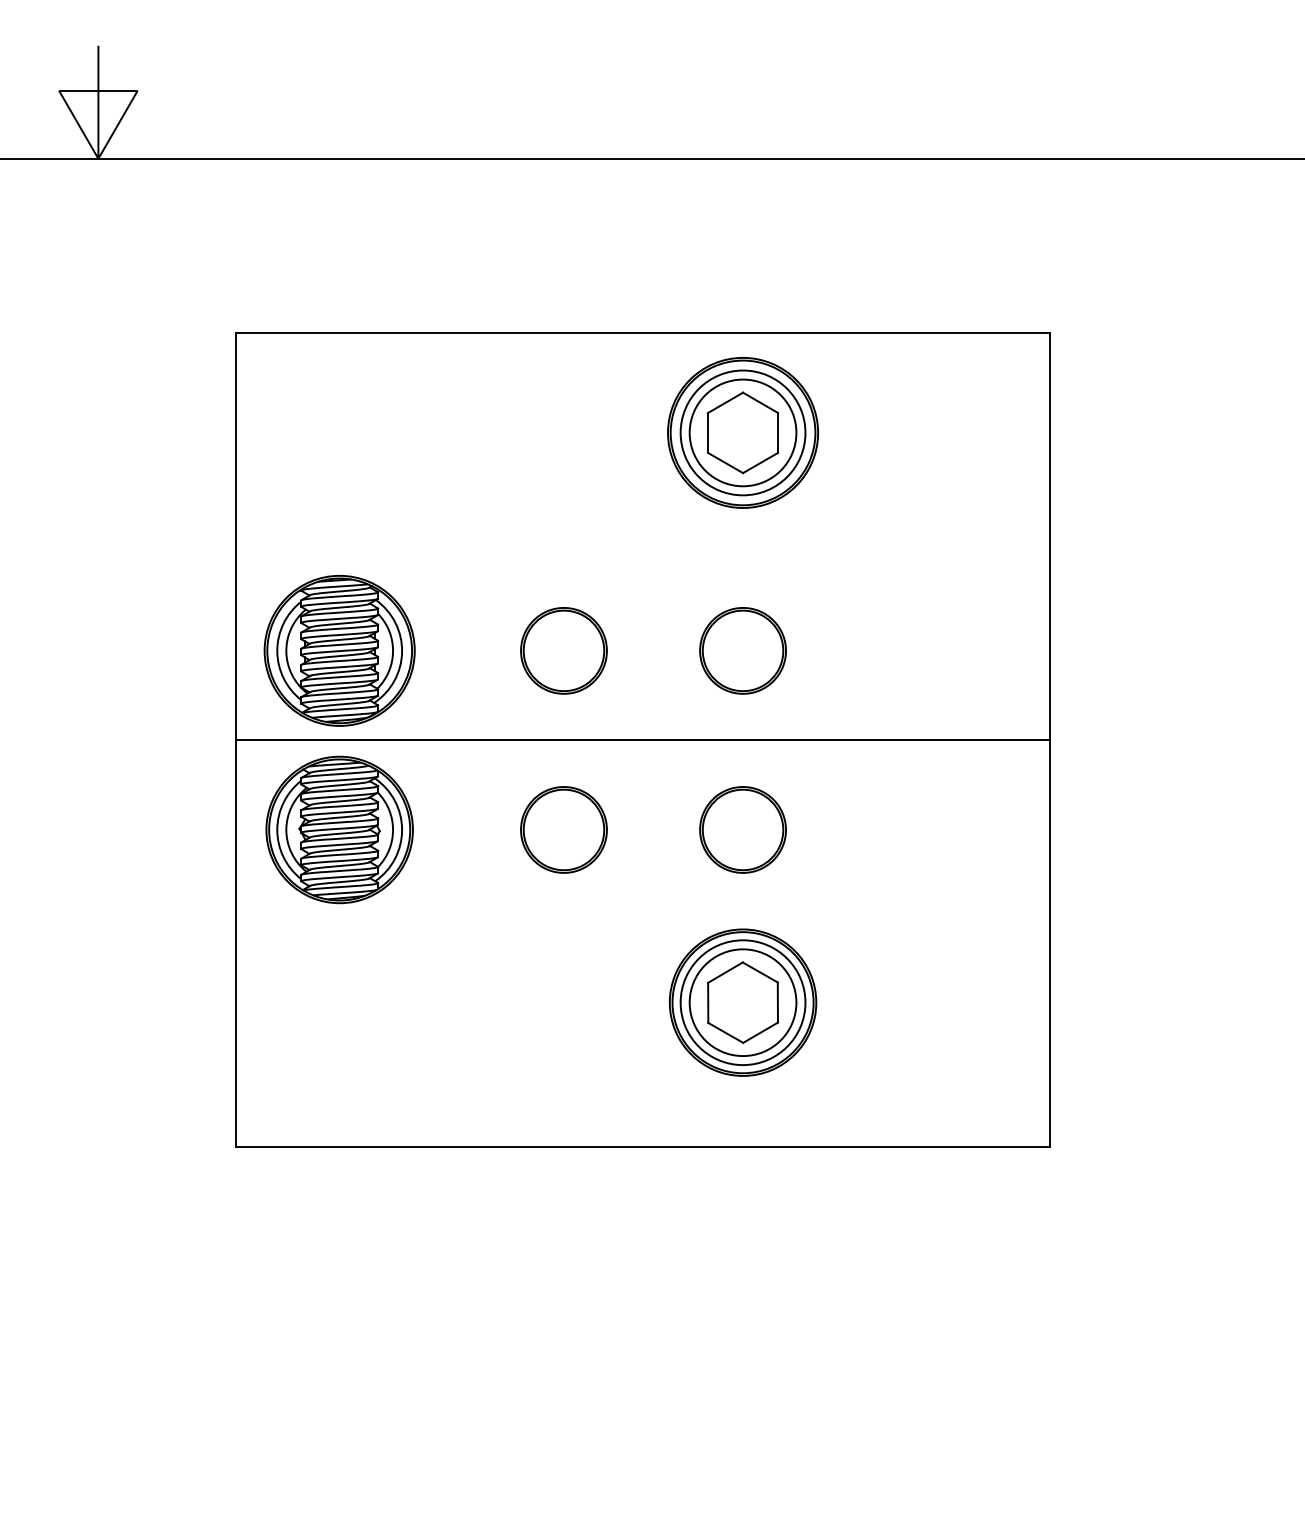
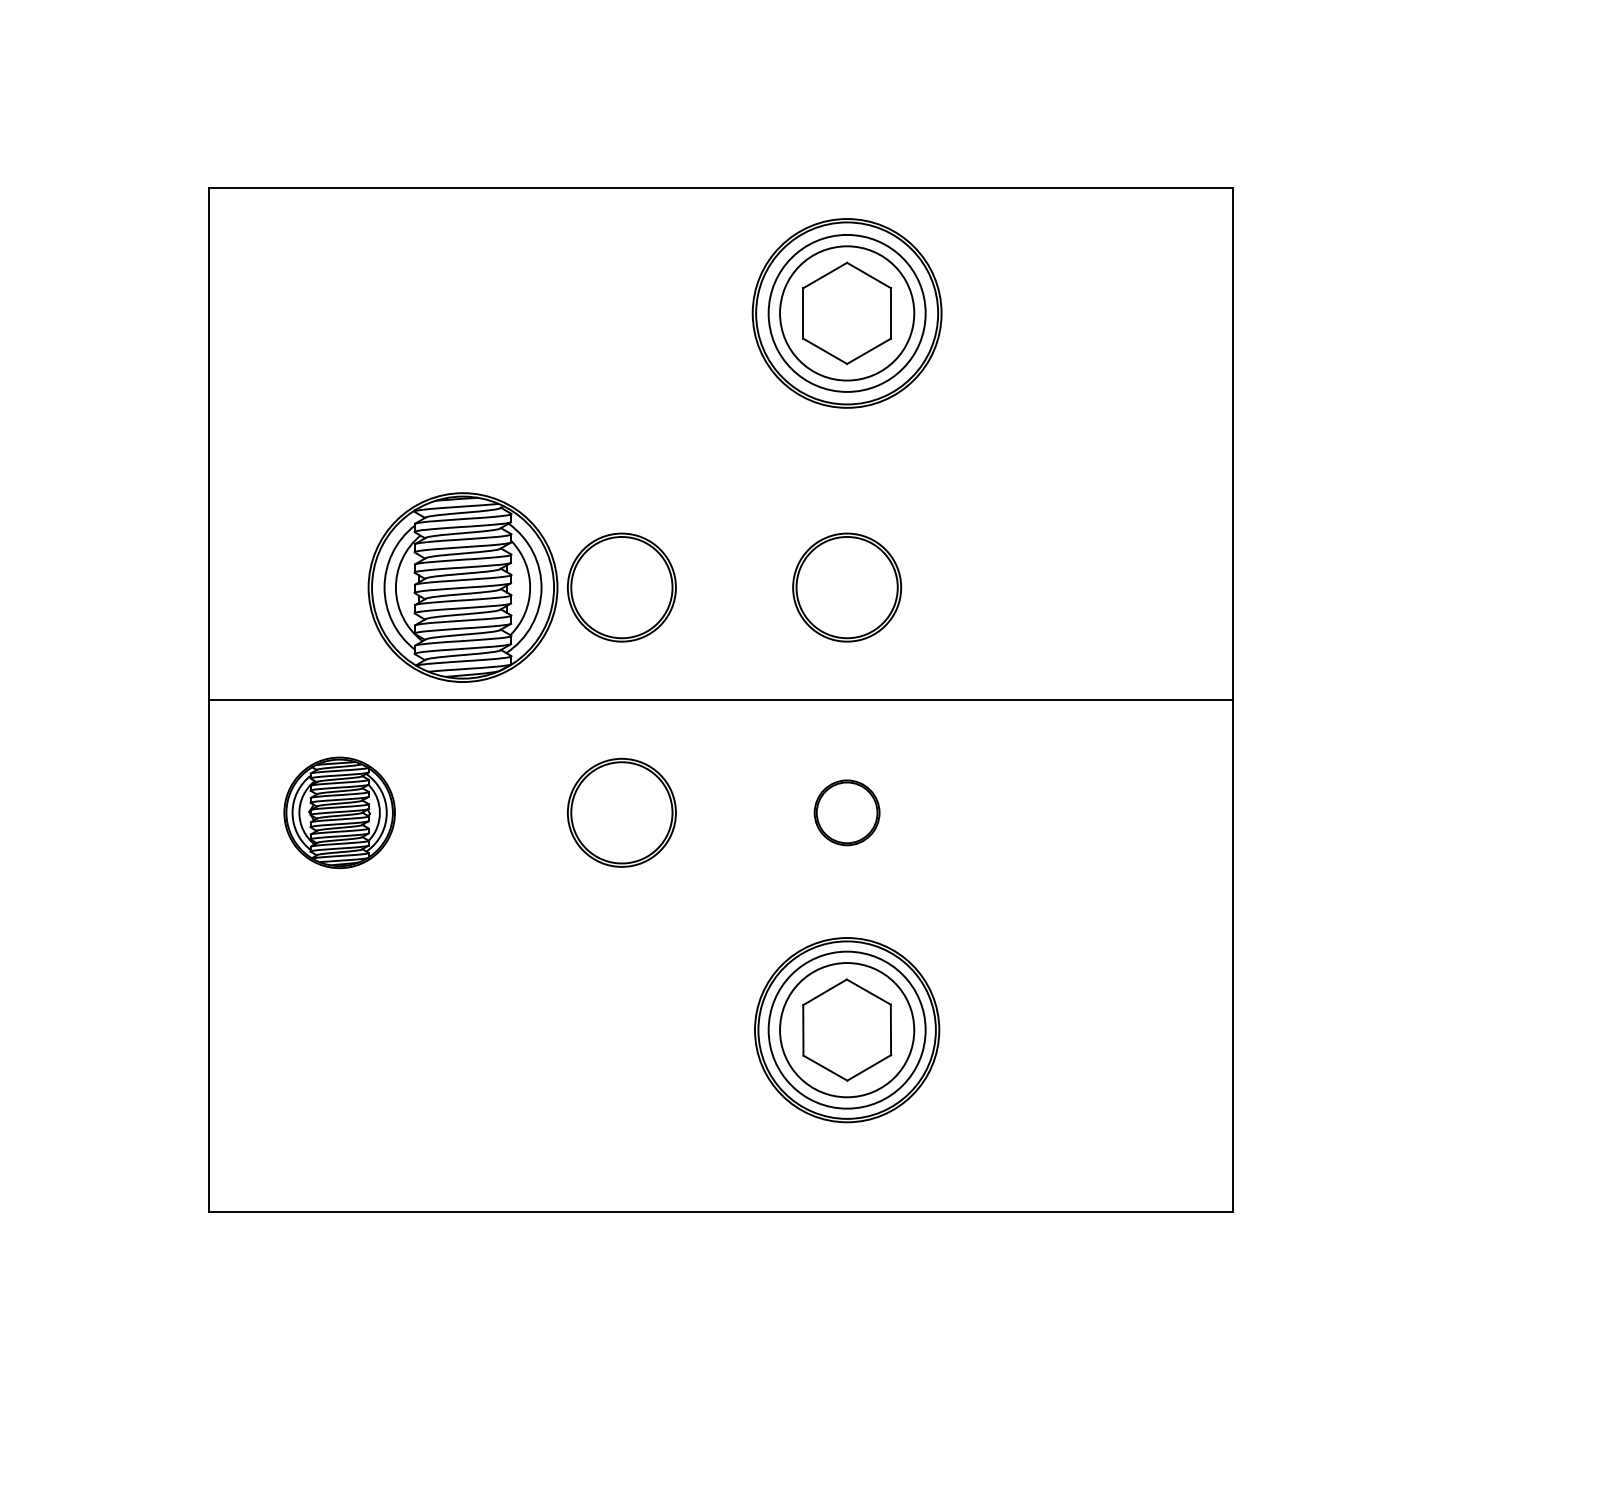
part: (339, 650) -> (462, 587), moved
part: (339, 829) -> (339, 812), size x0.6
part: (742, 829) -> (846, 812), size x0.6

